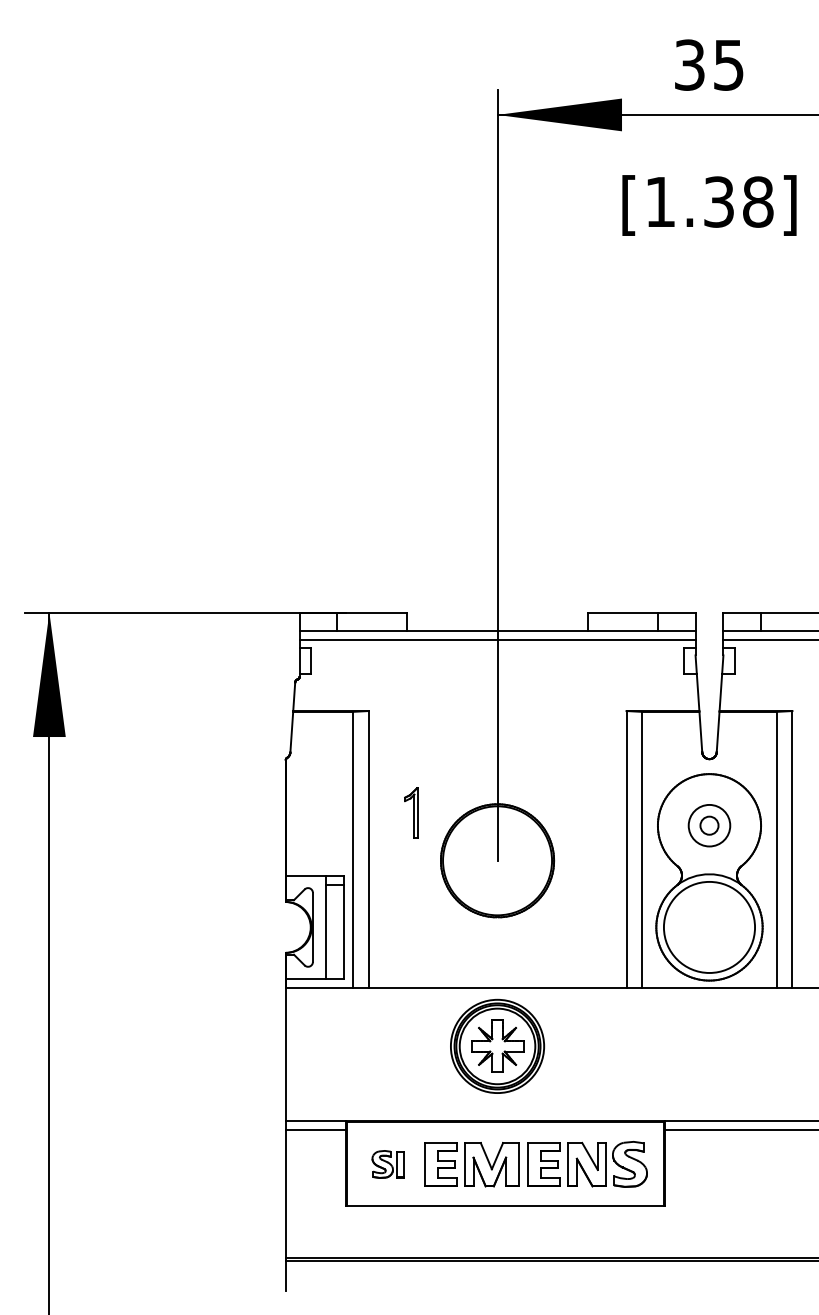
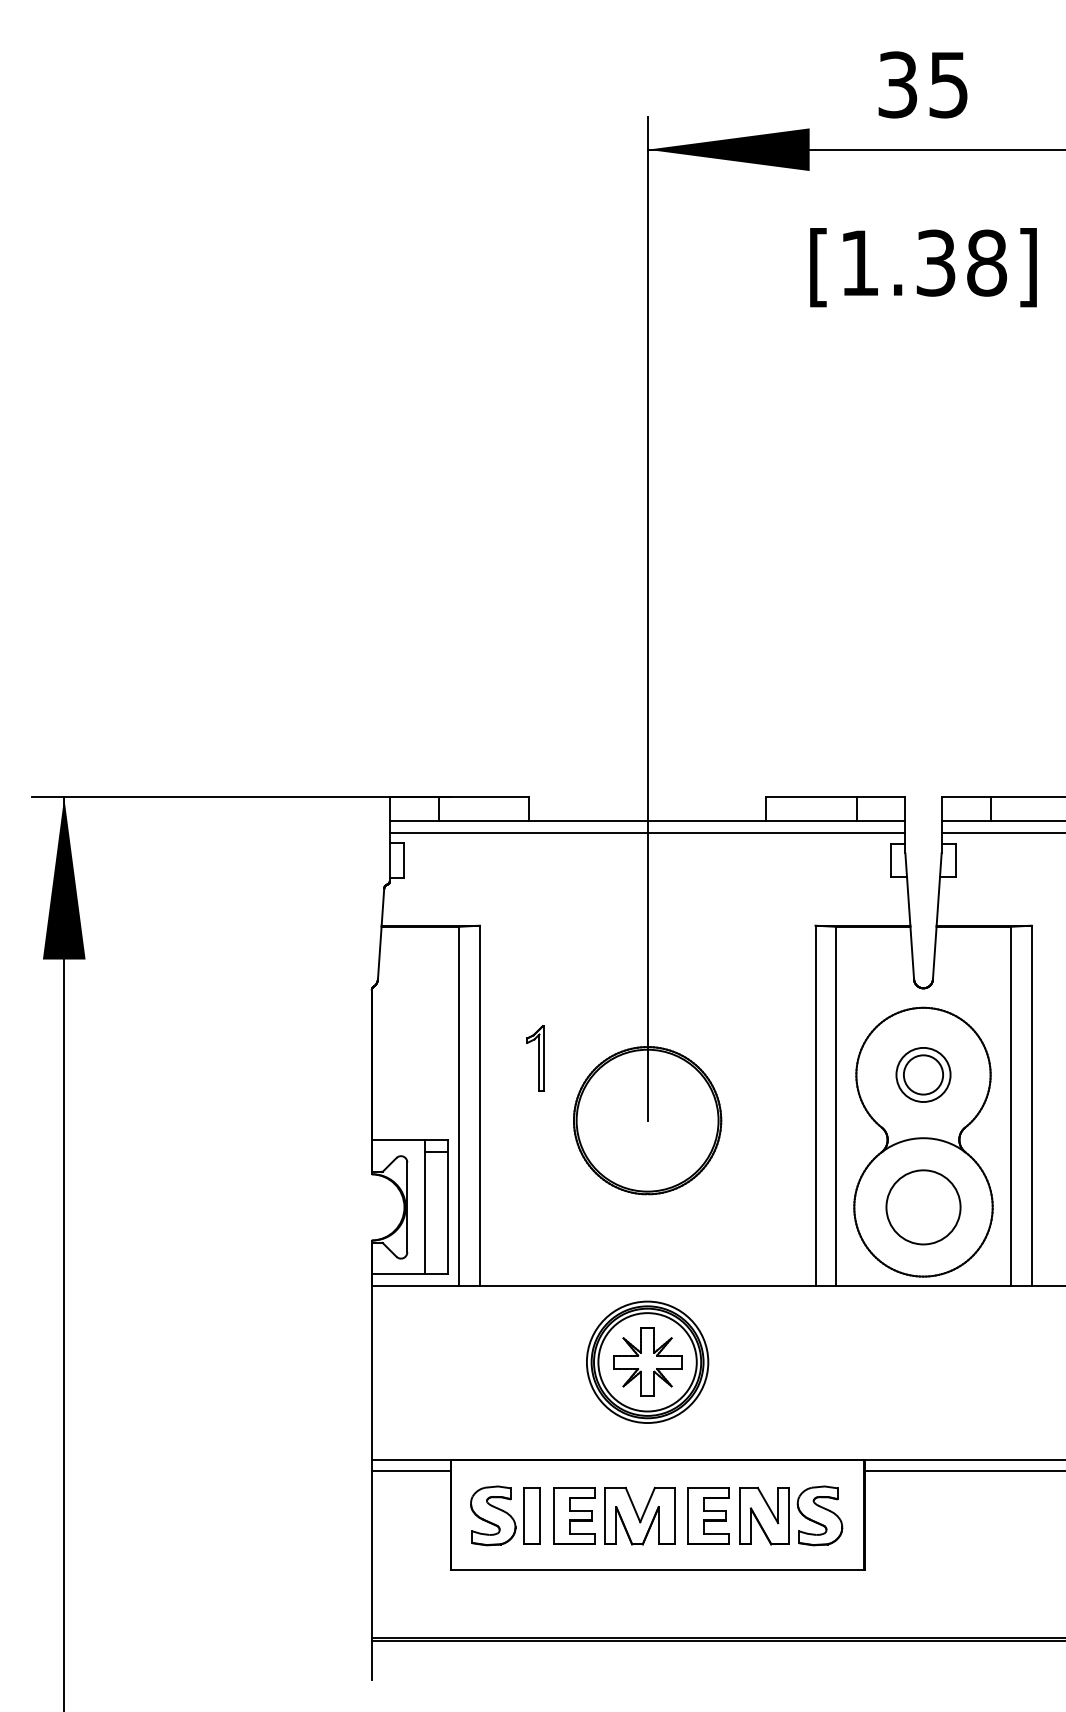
circle: (709, 825) -> (923, 1074), size x1.67
circle: (709, 927) -> (923, 1207), size x0.62
part: (388, 1164) -> (505, 1515), size x1.67

